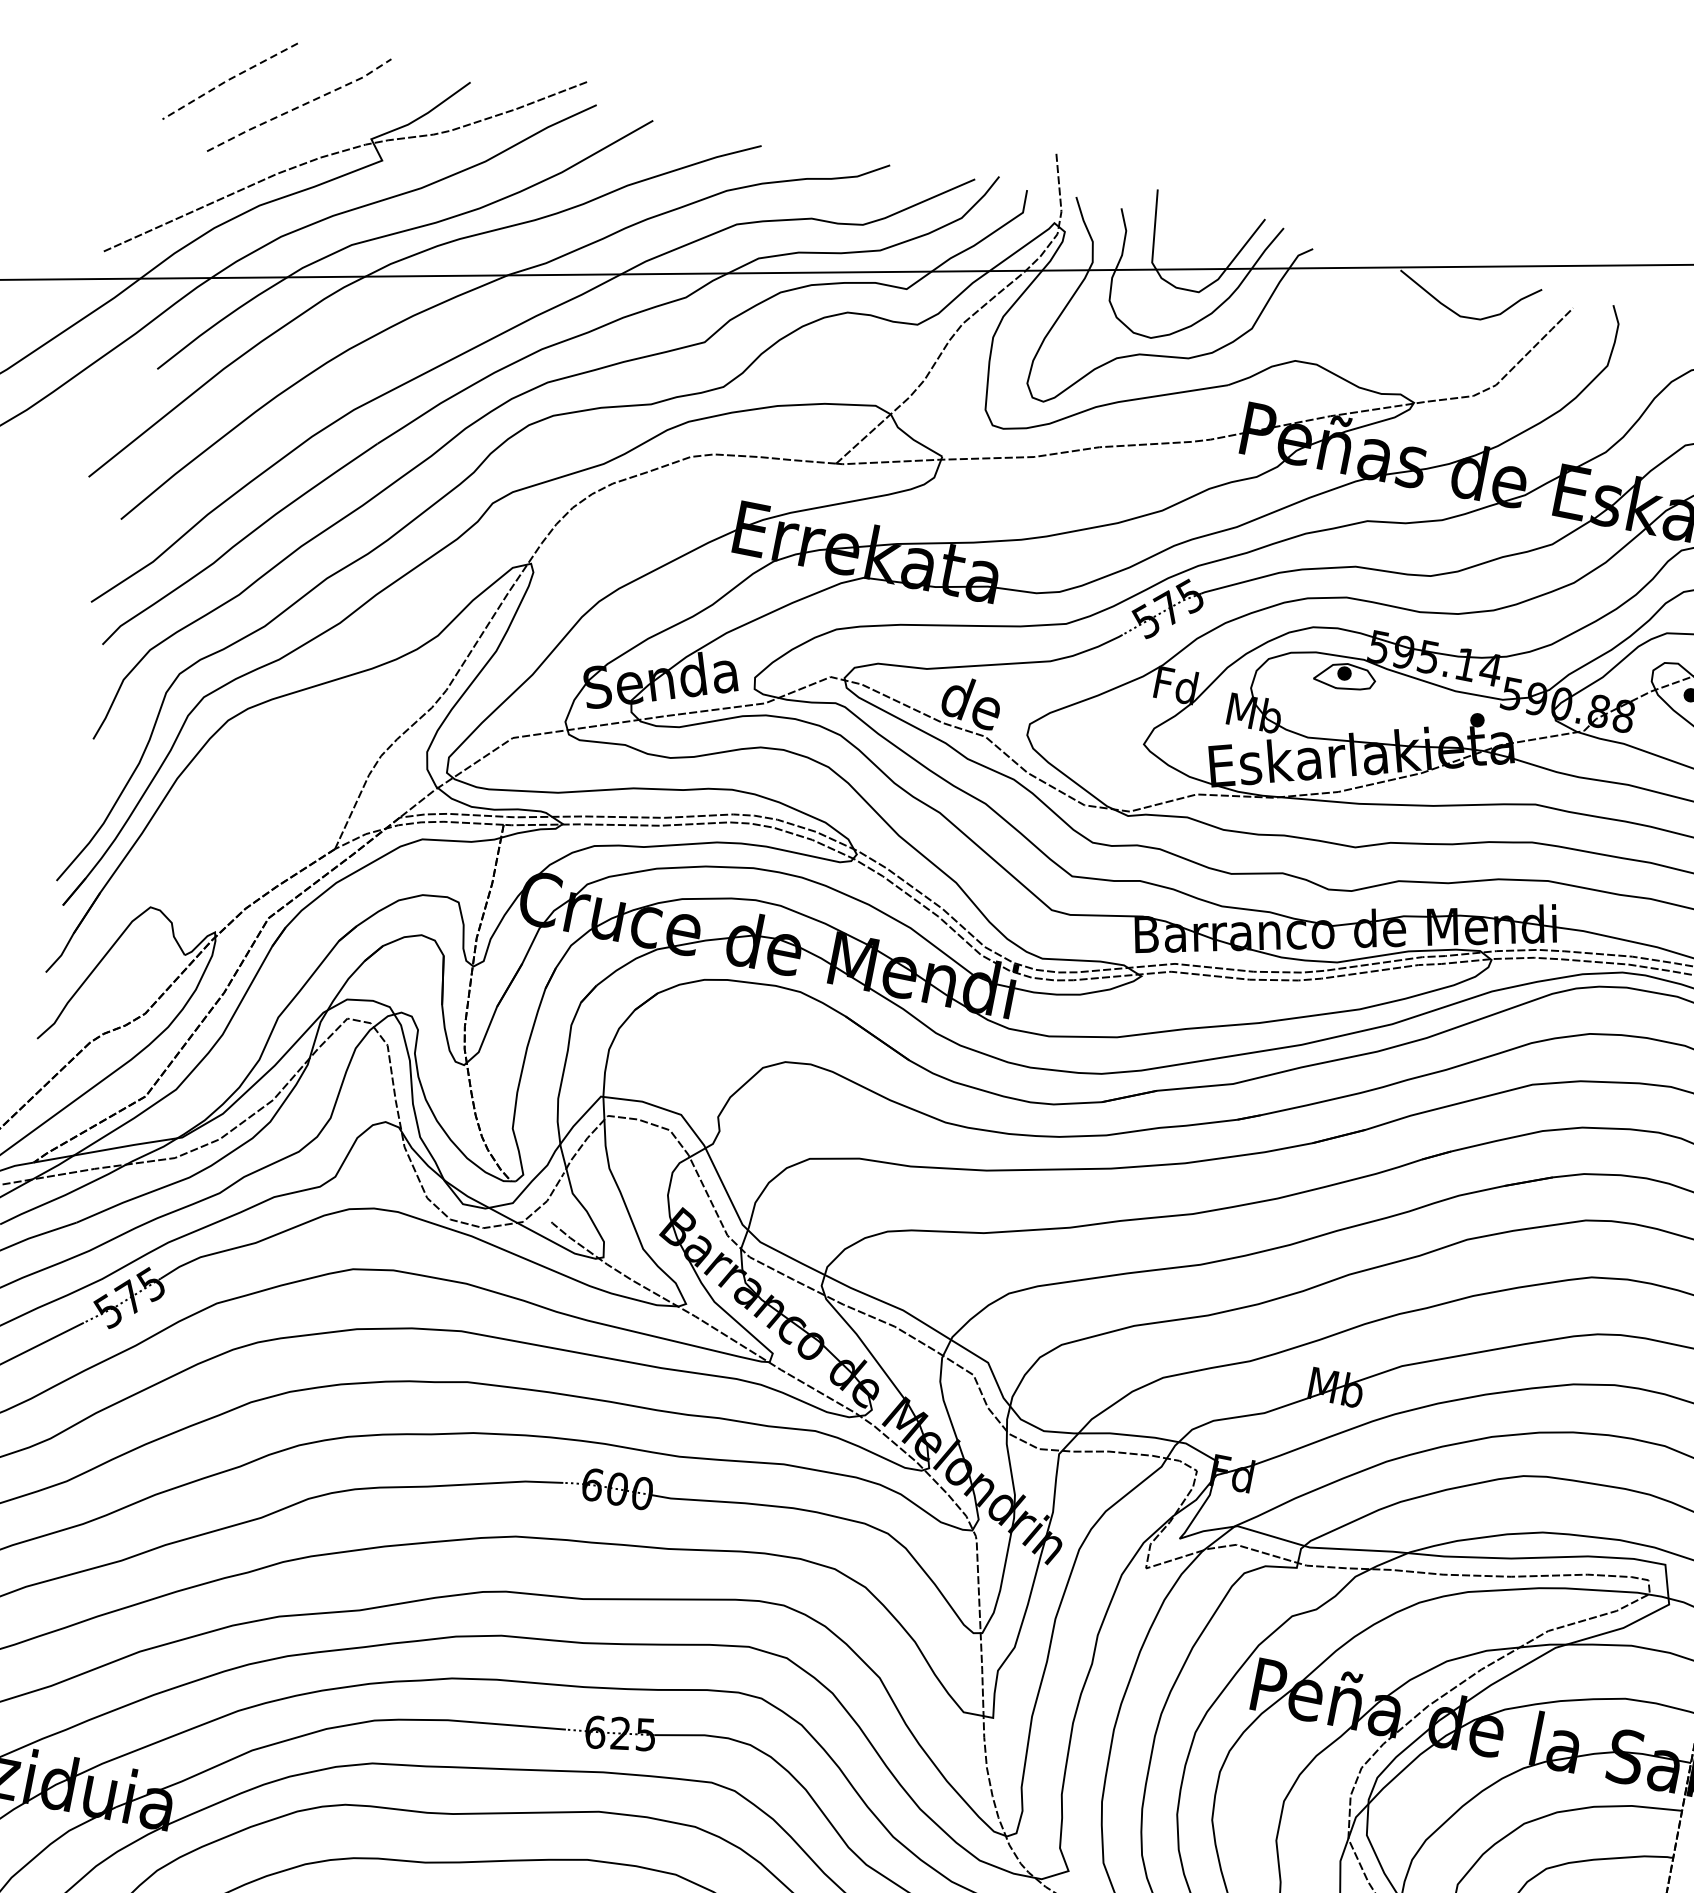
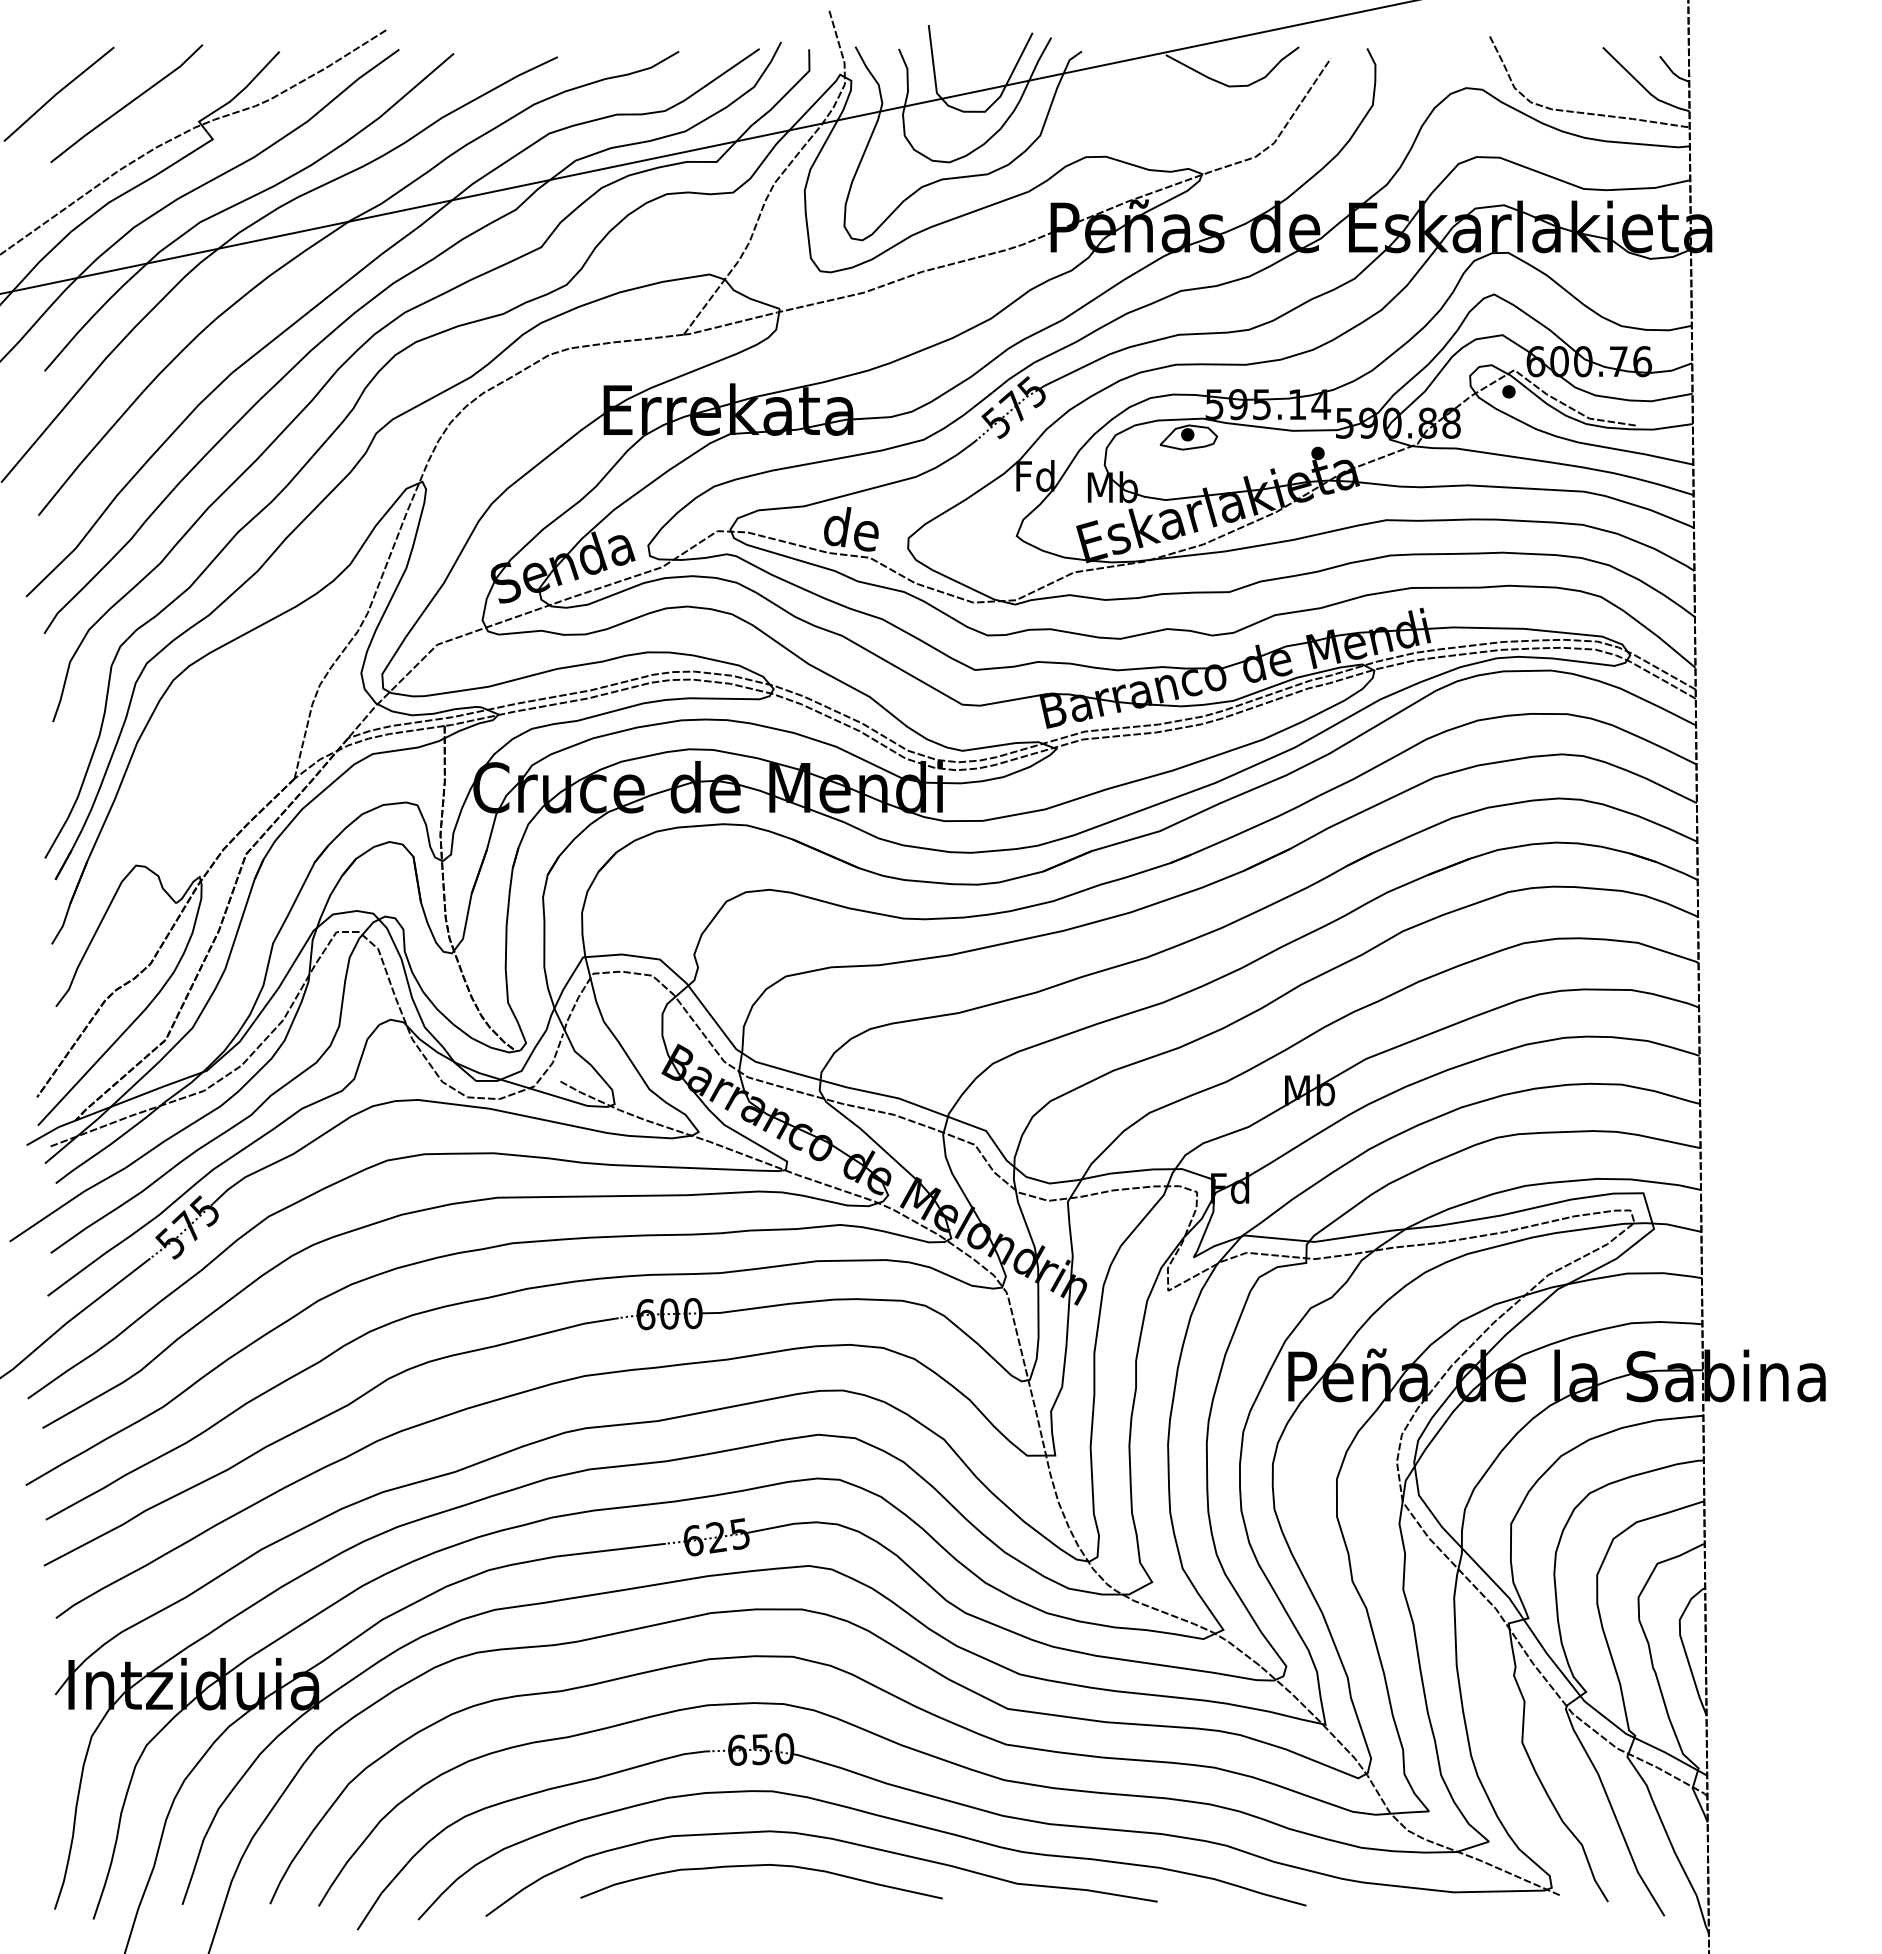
line: (228, 80) -> (57, 93), dashed -> solid
line: (300, 106) -> (128, 104), dashed -> solid

